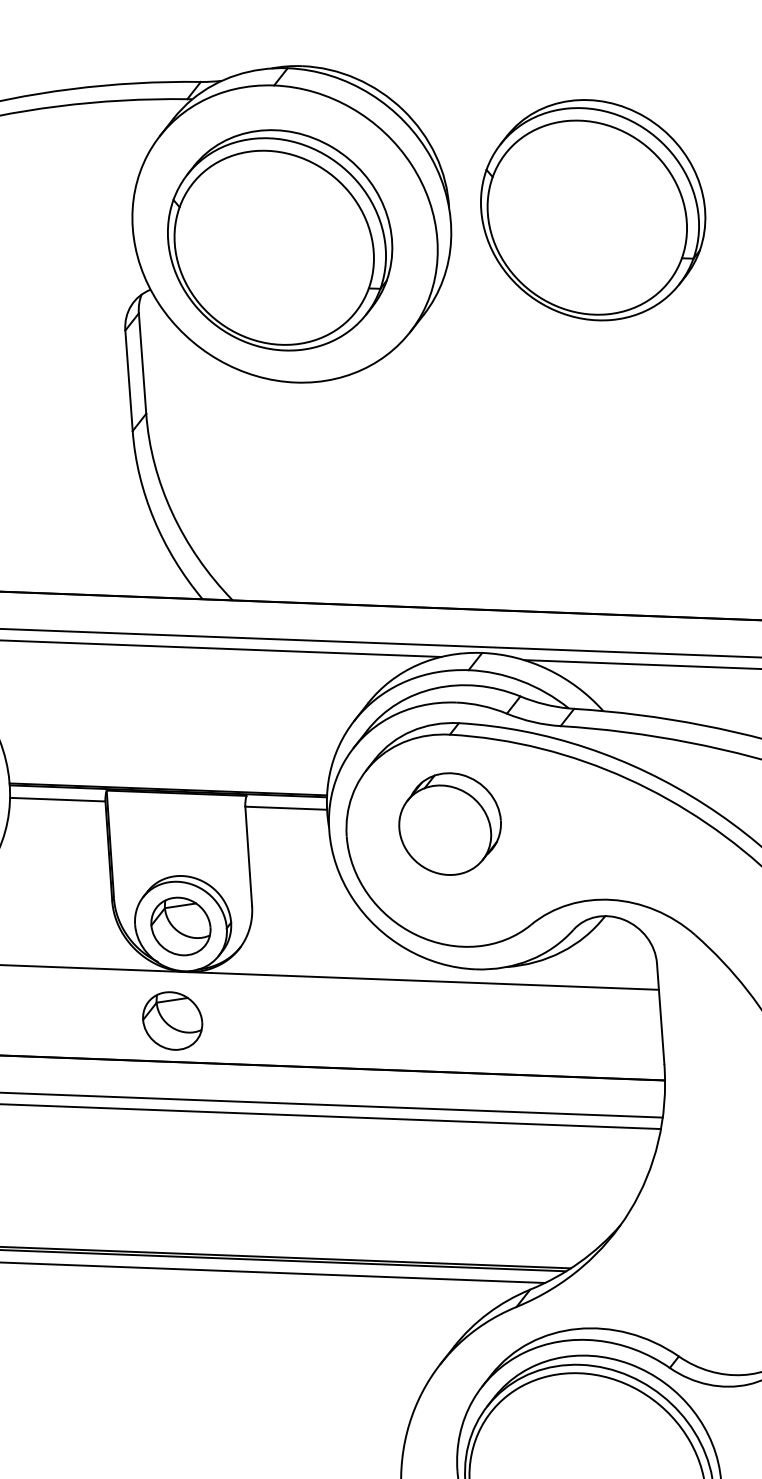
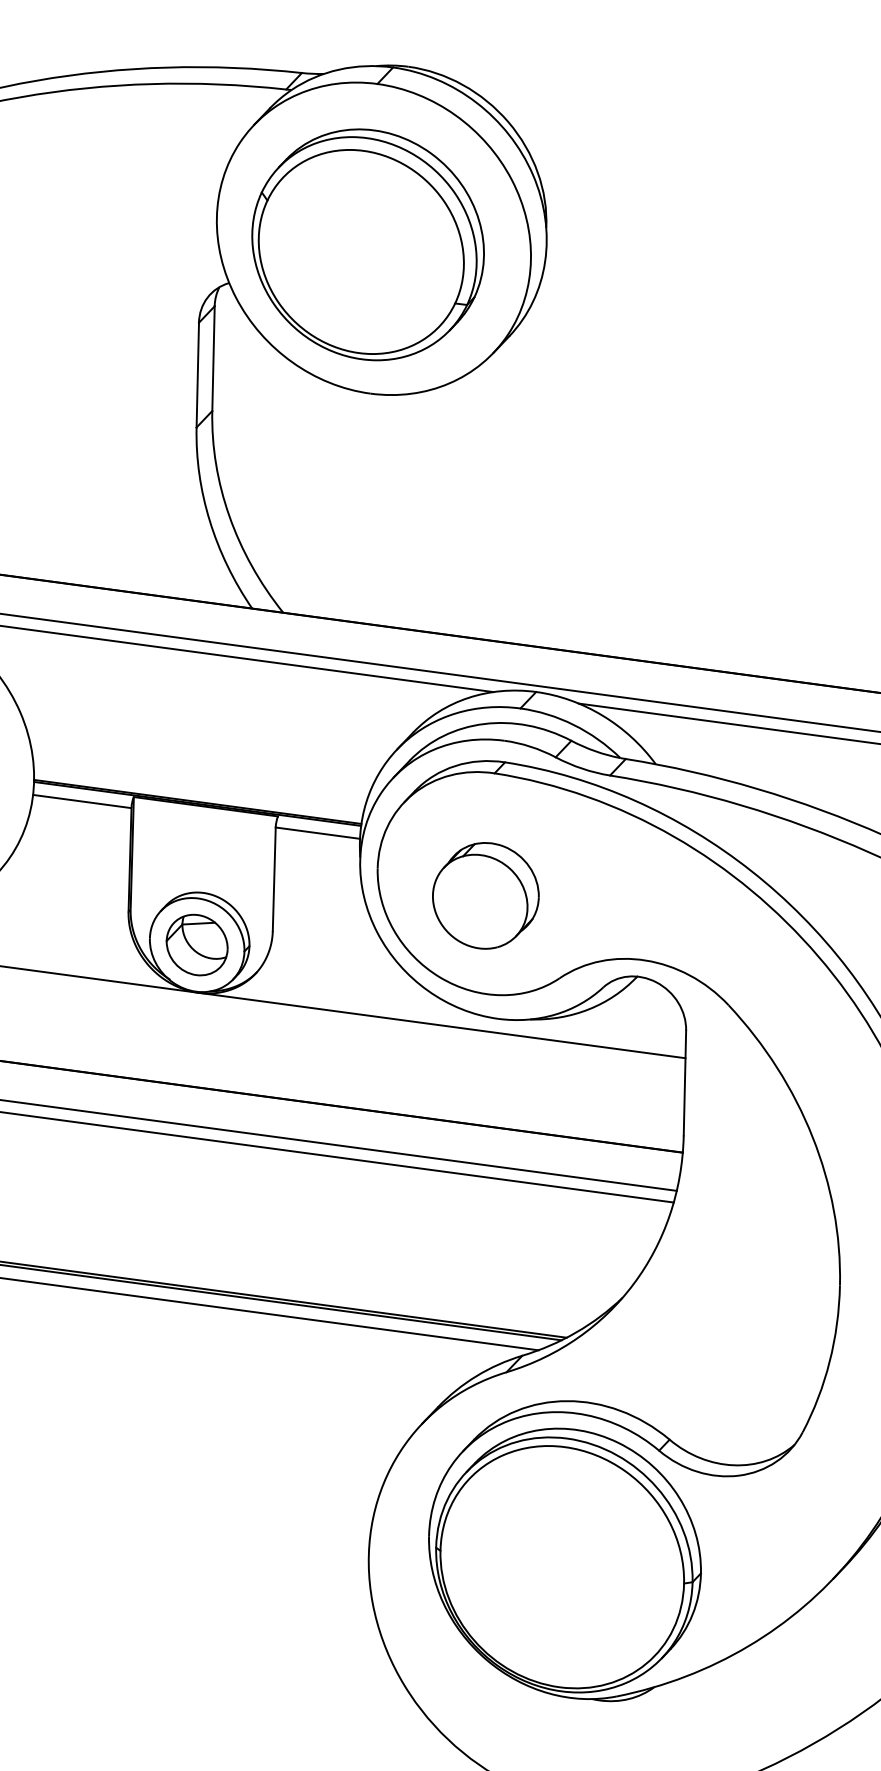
part: (592, 209) -> (694, 244), removed
part: (449, 823) -> (485, 895), moved
part: (171, 1020) -> (178, 1041), removed

